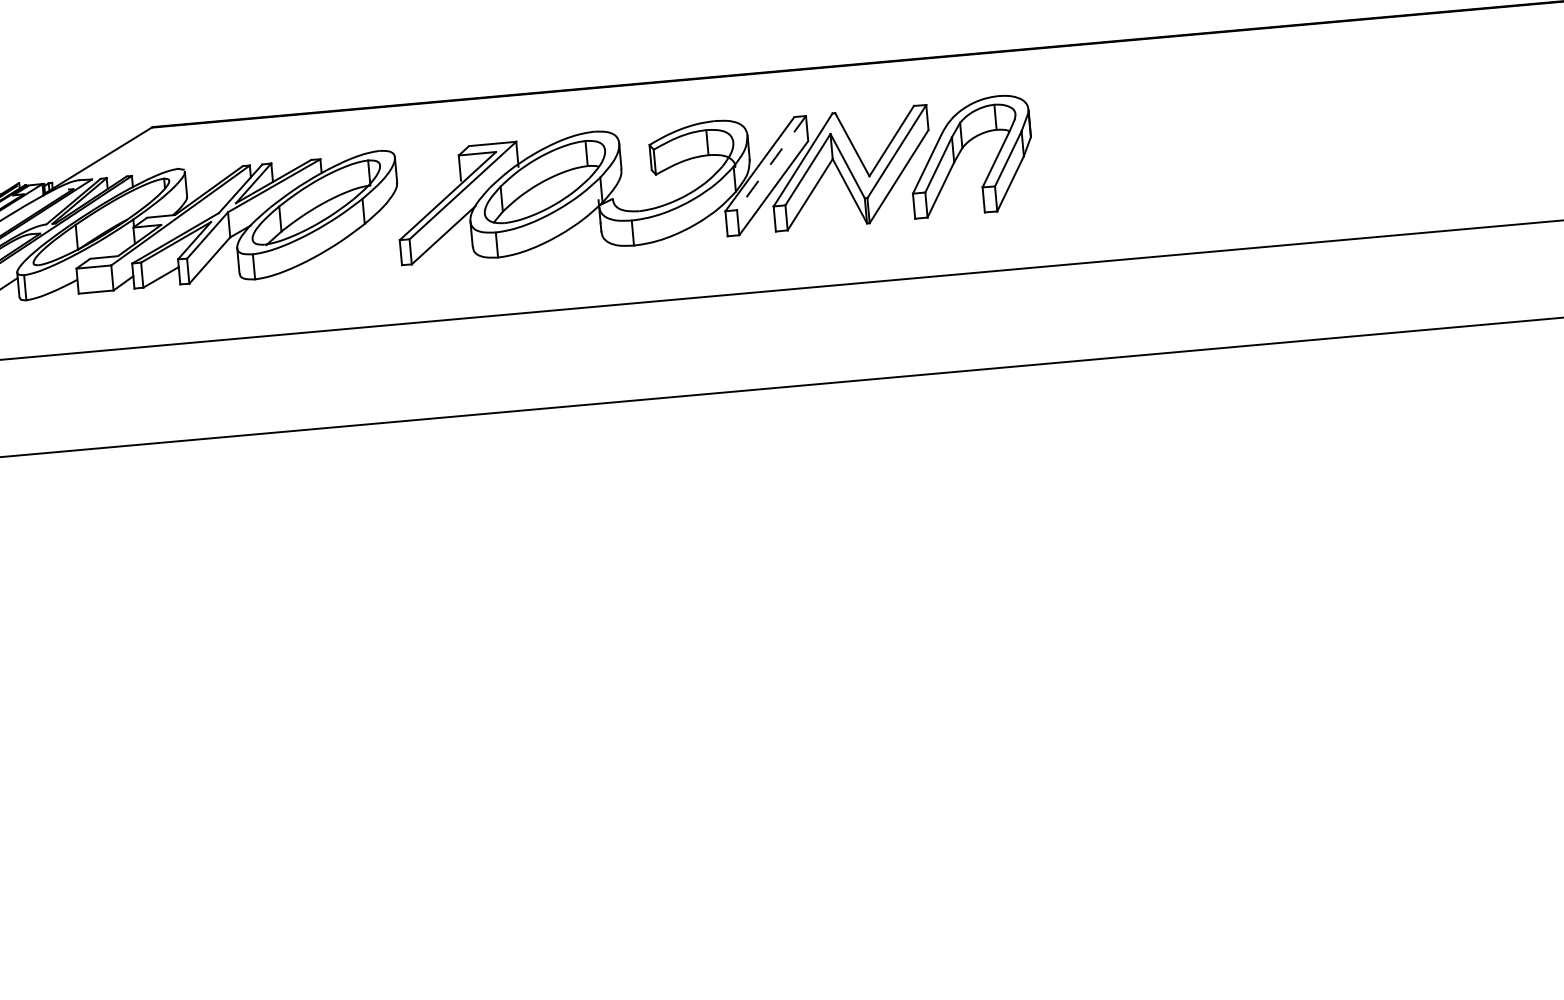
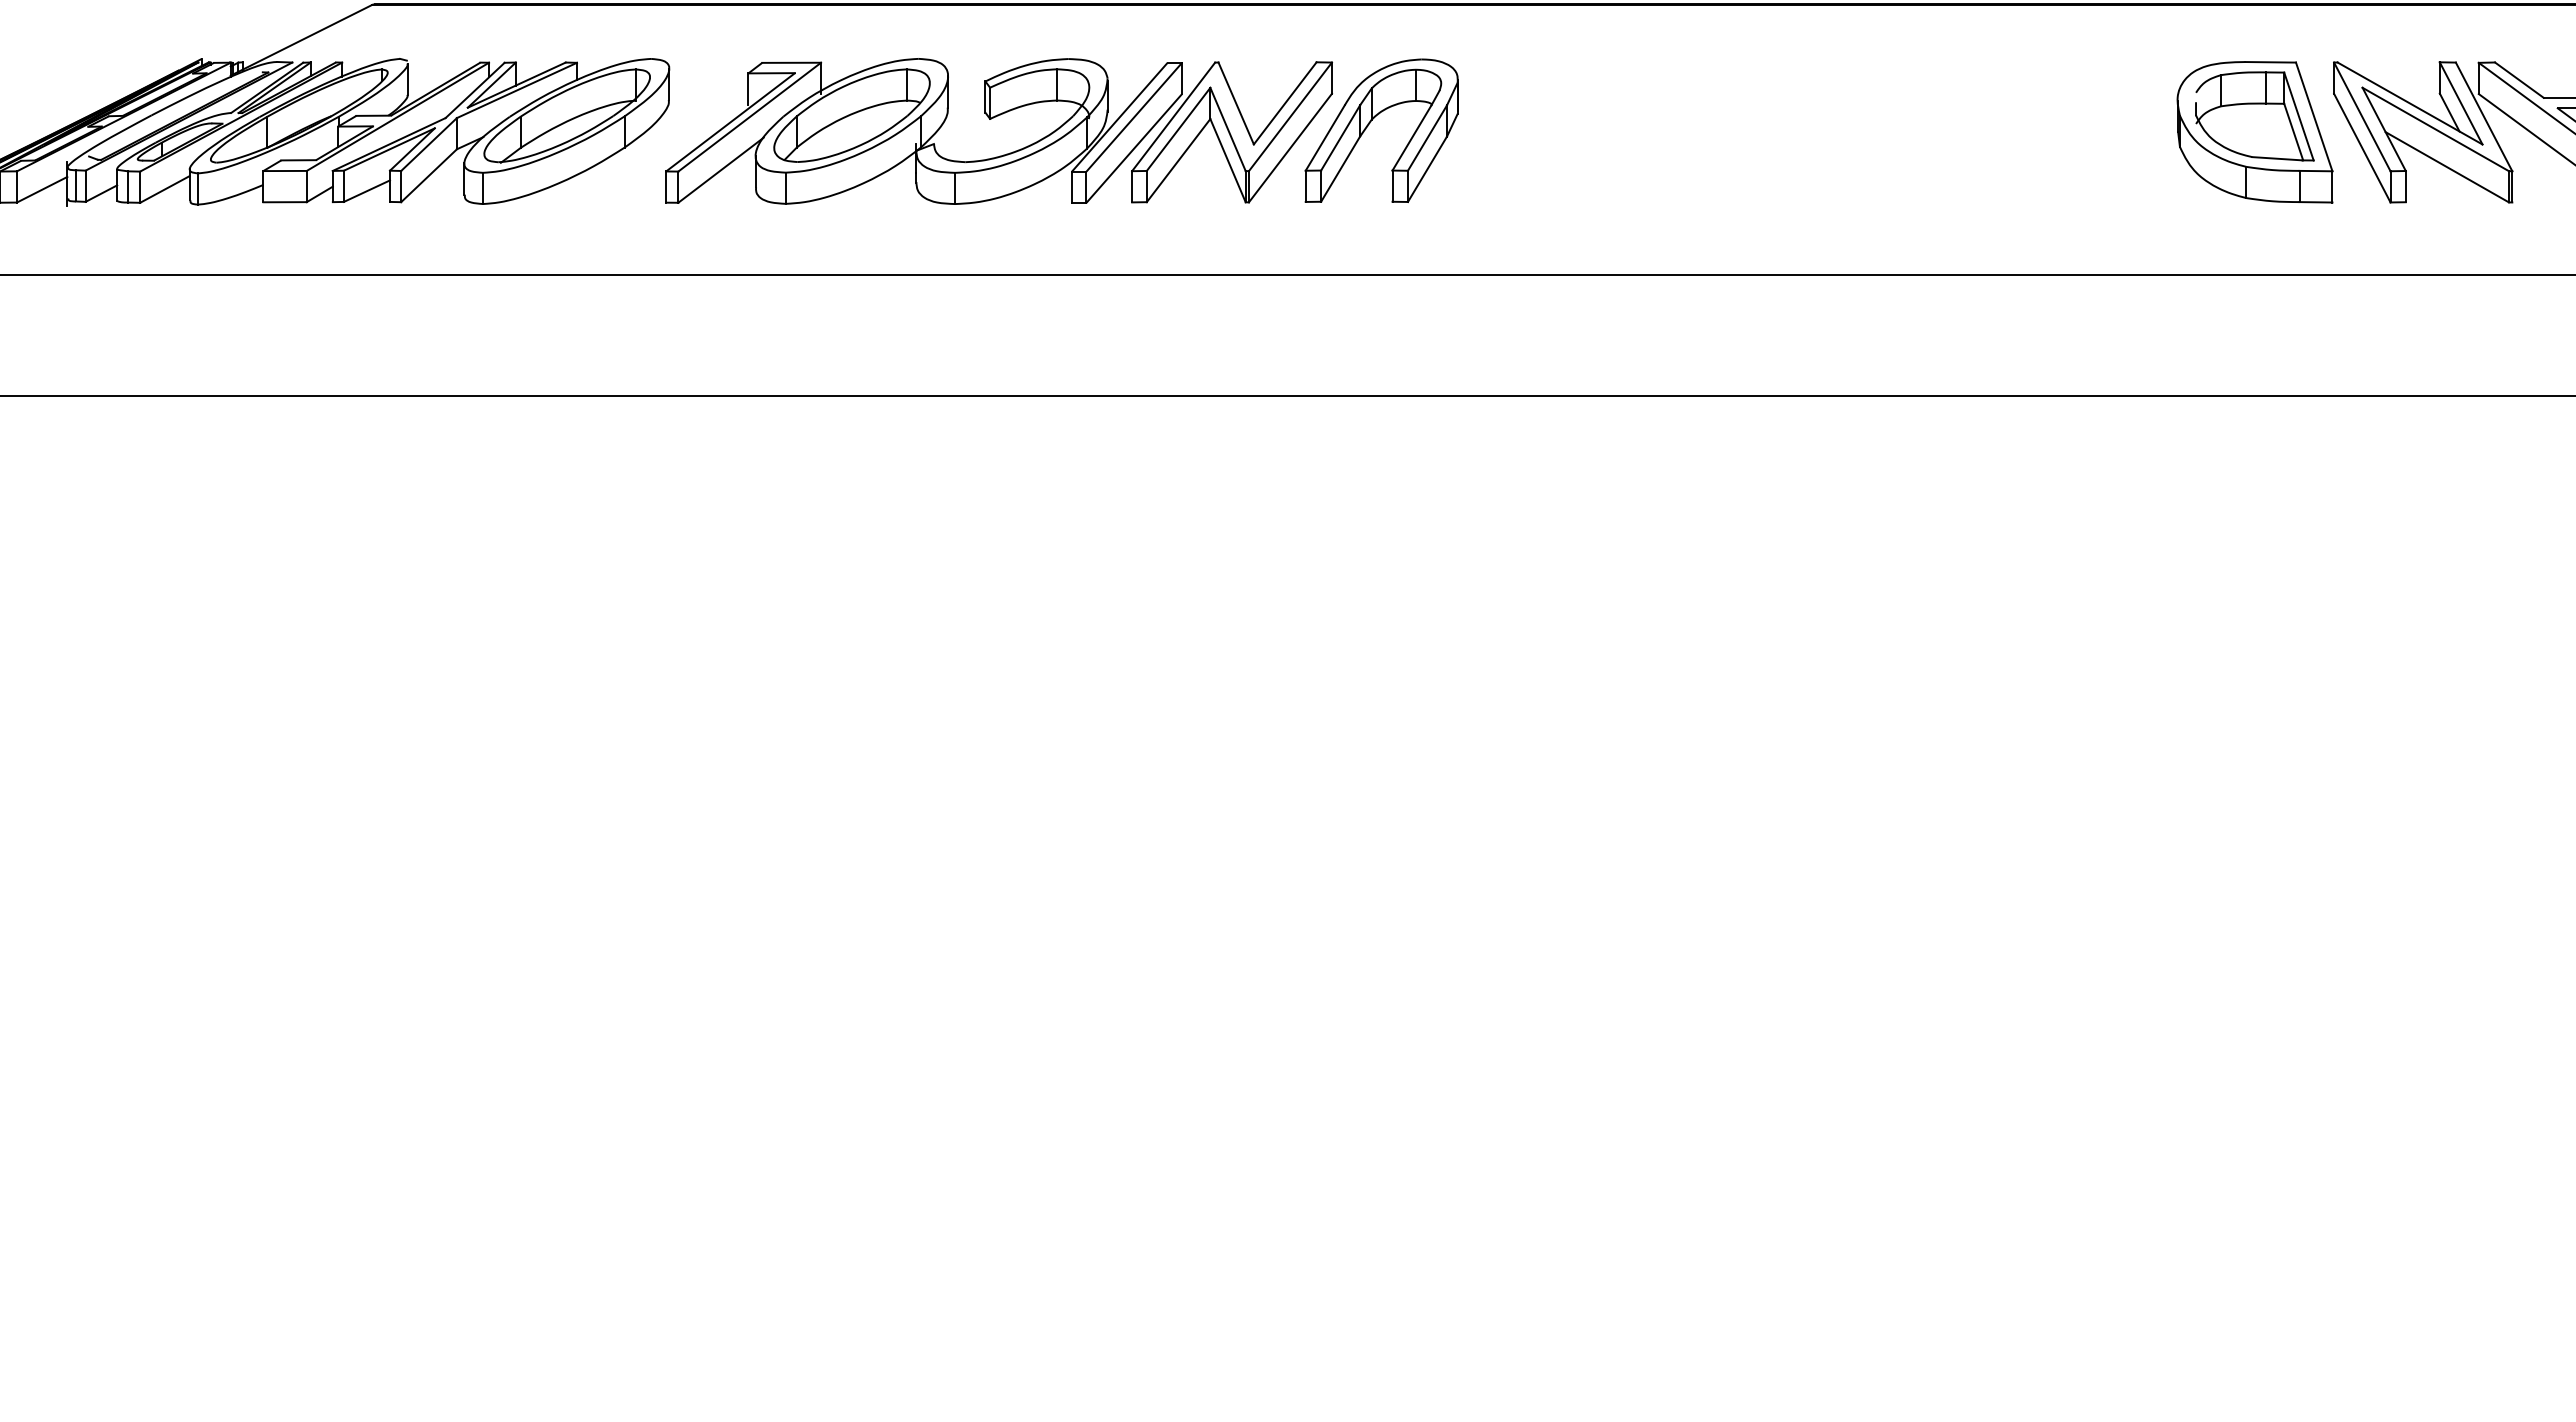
line: (770, 163) -> (1133, 117), dashed -> solid

